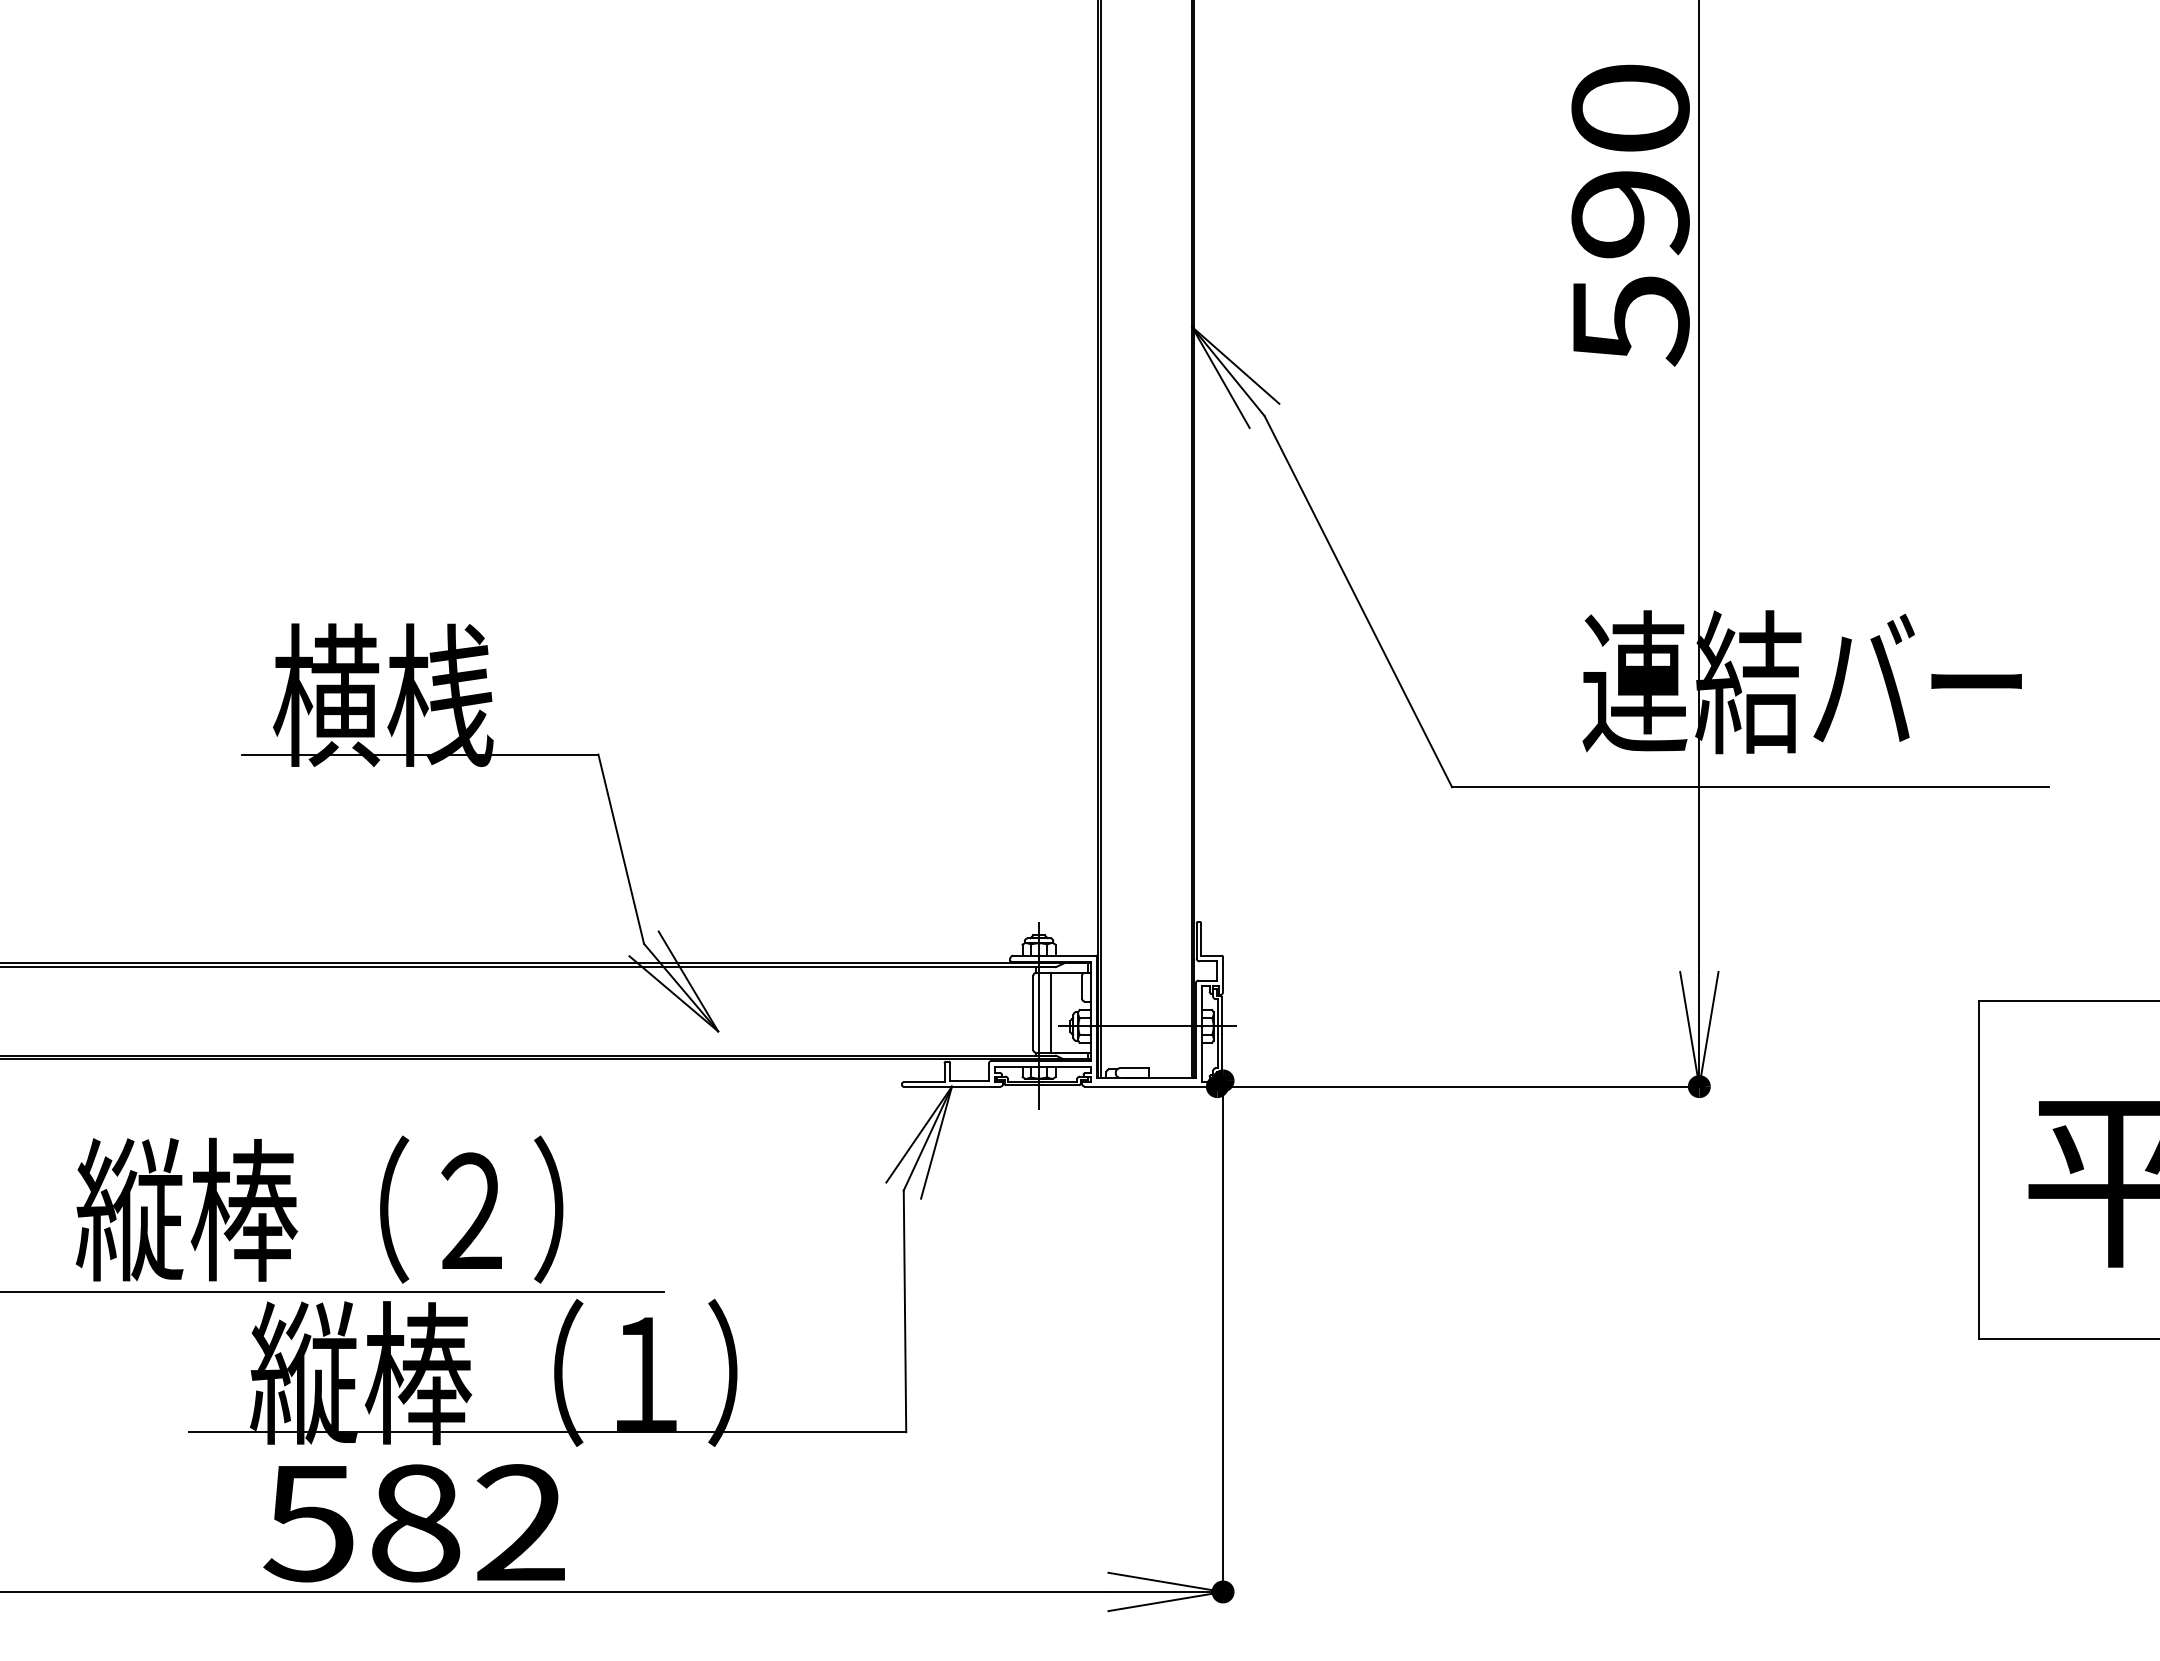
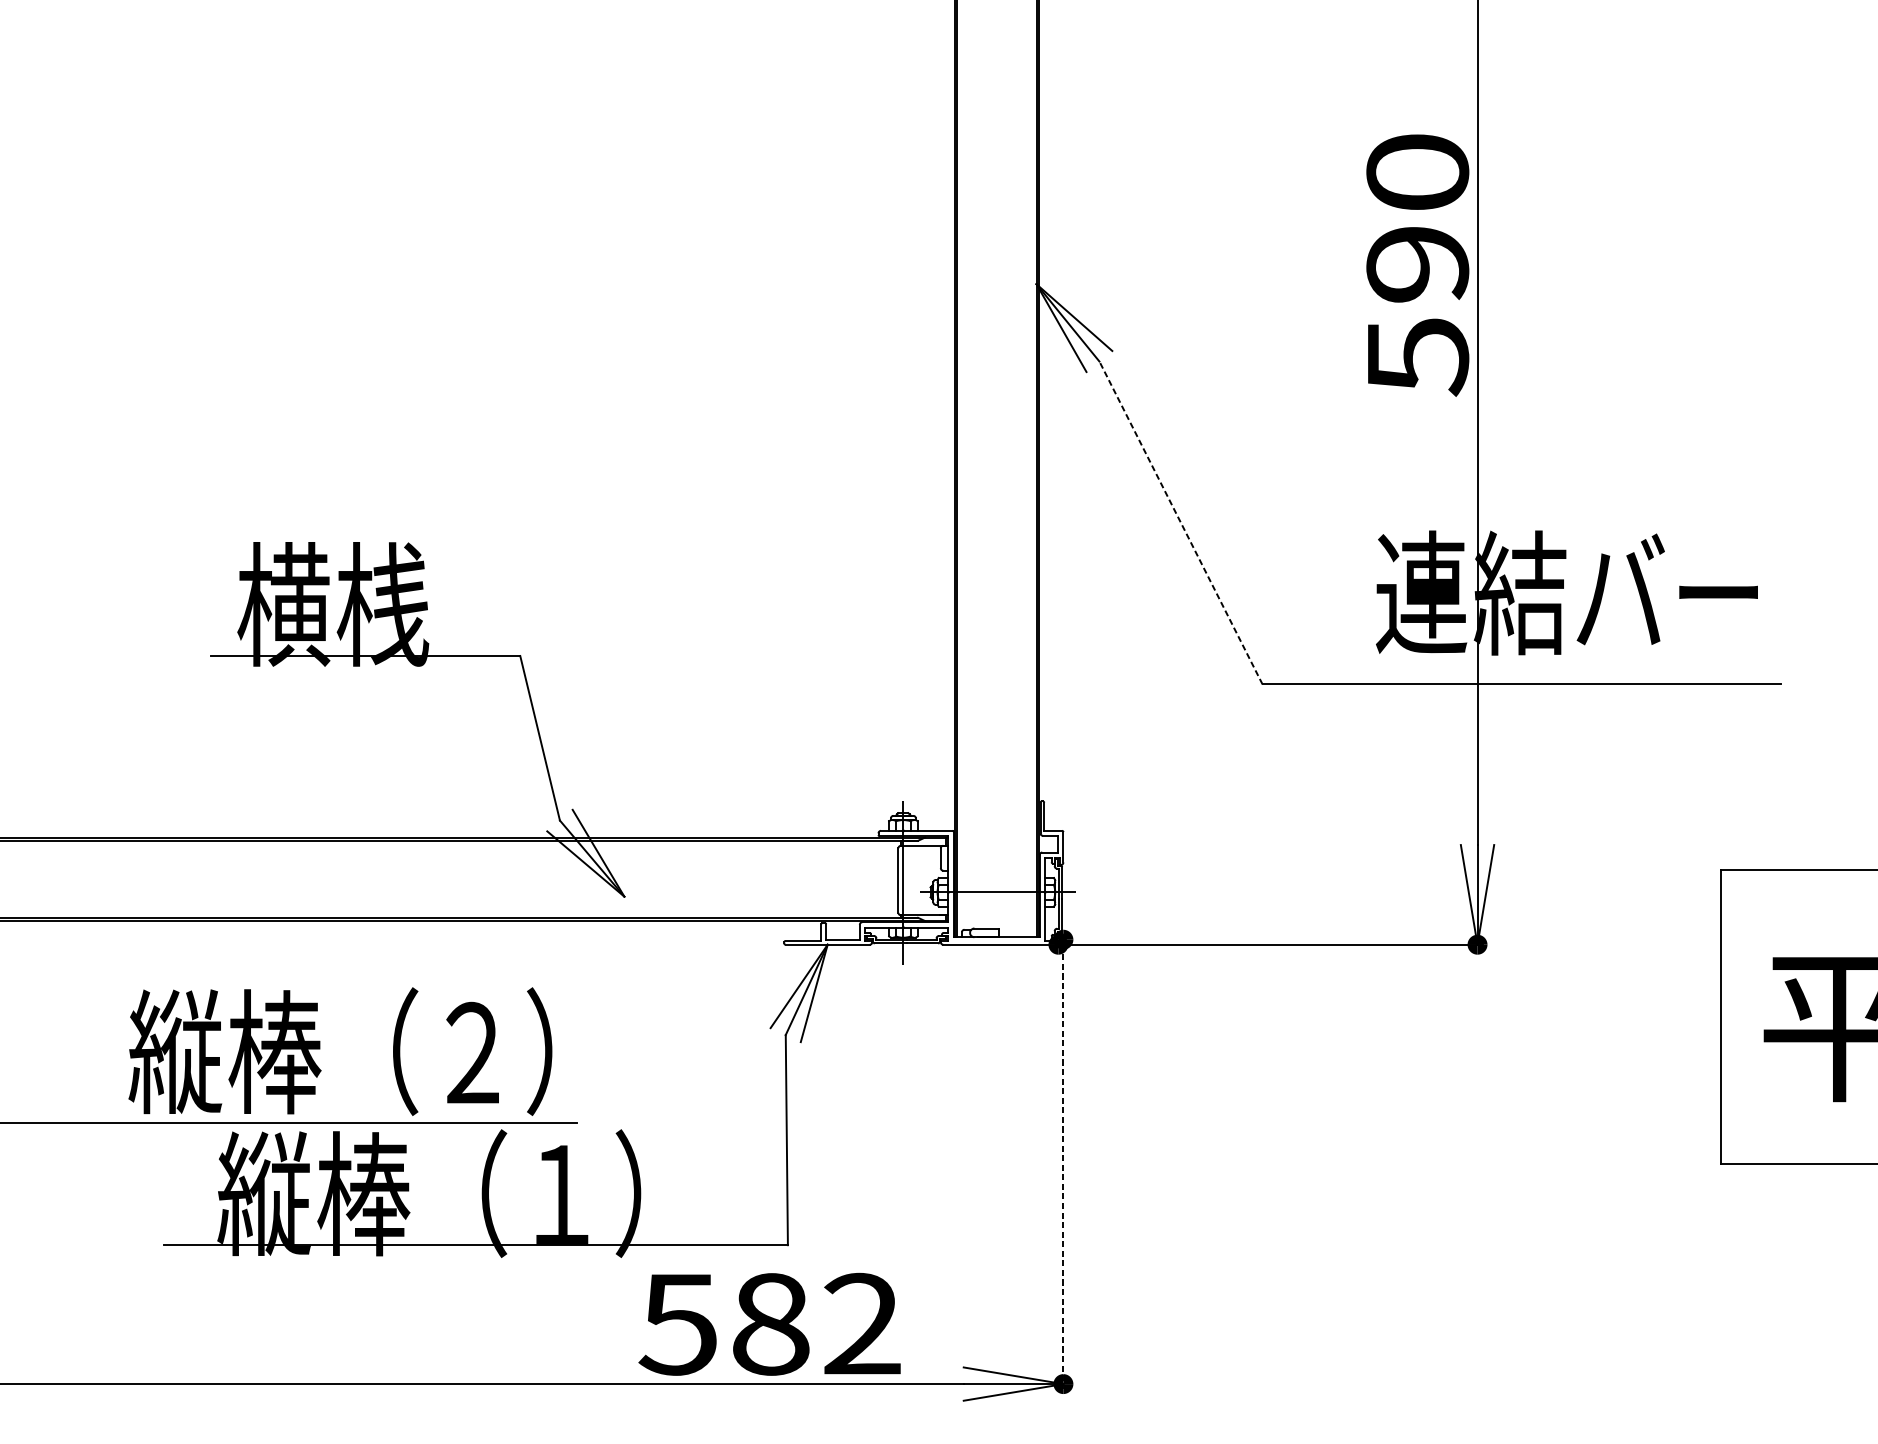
text: (1630, 215) -> (1417, 265), moved
line: (1358, 601) -> (1181, 522), solid -> dashed
line: (1050, 1012) -> (913, 880), removed
text: (319, 1209) -> (340, 1051), moved
line: (1223, 1342) -> (1063, 1167), solid -> dashed
text: (413, 1523) -> (769, 1324), moved

